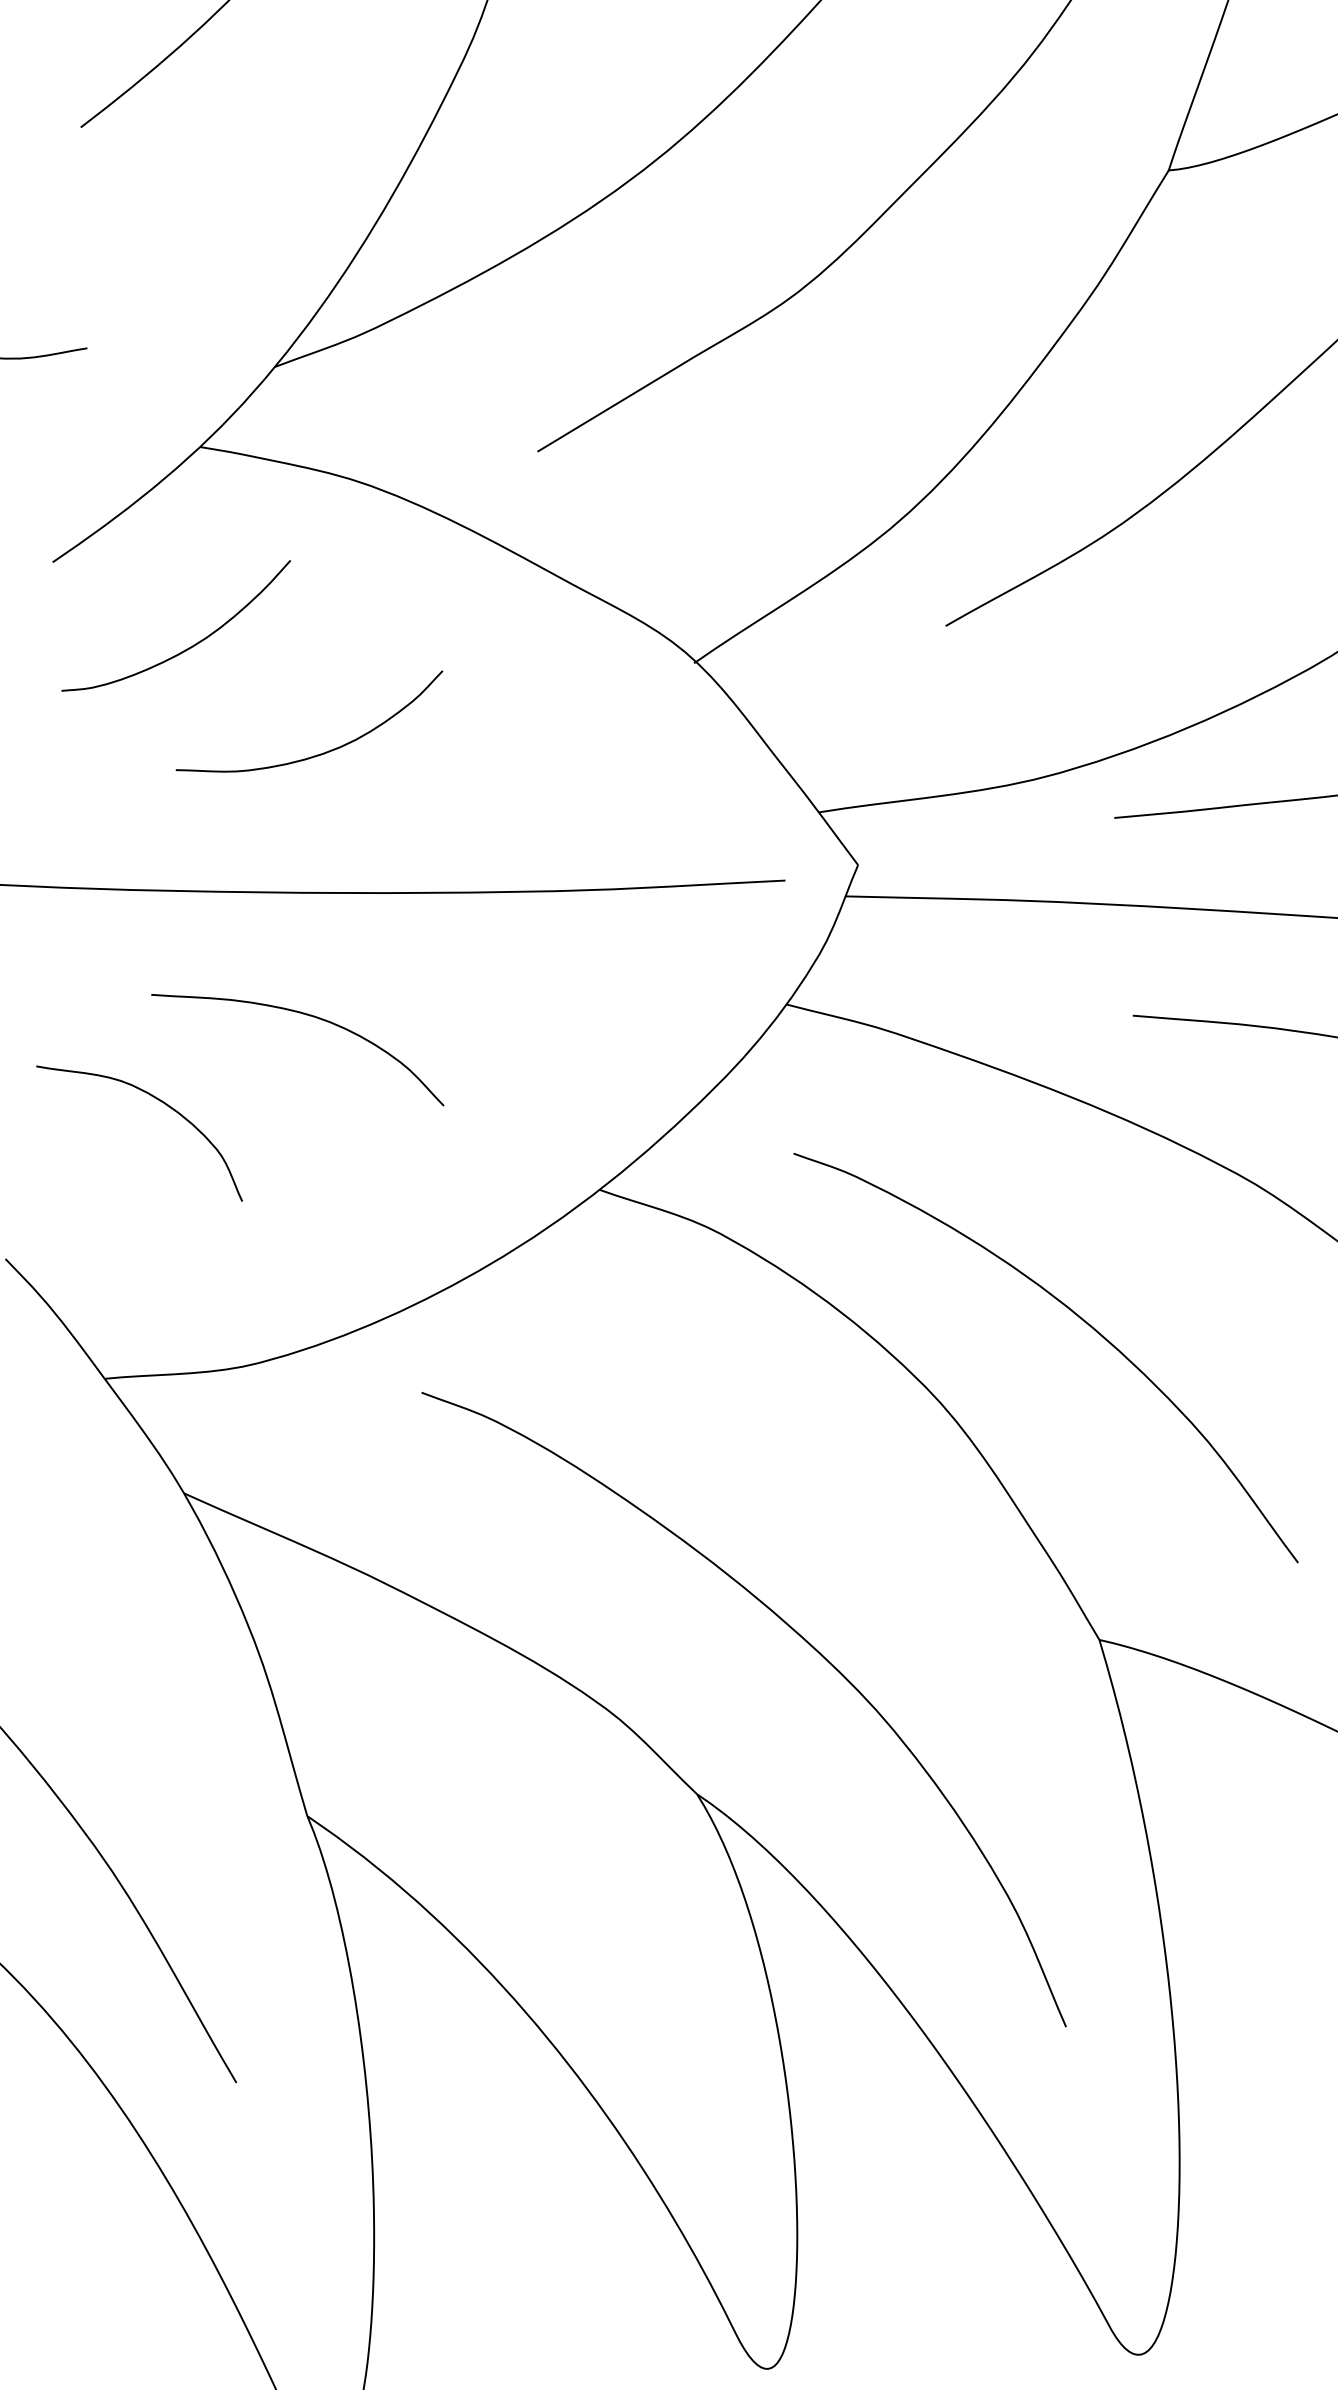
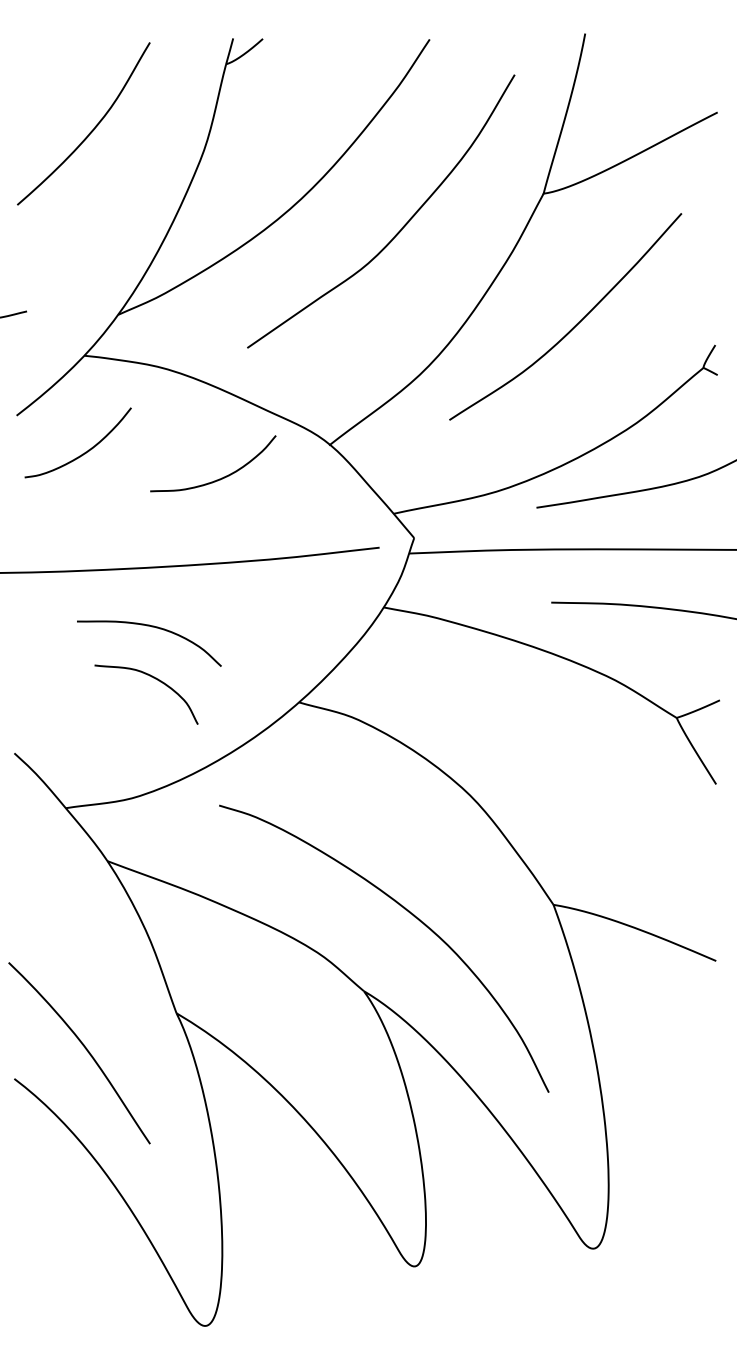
curve: (324, 750) -> (221, 477), moved
curve: (156, 1100) -> (153, 678), moved
curve: (1077, 1318) -> (533, 750), removed

